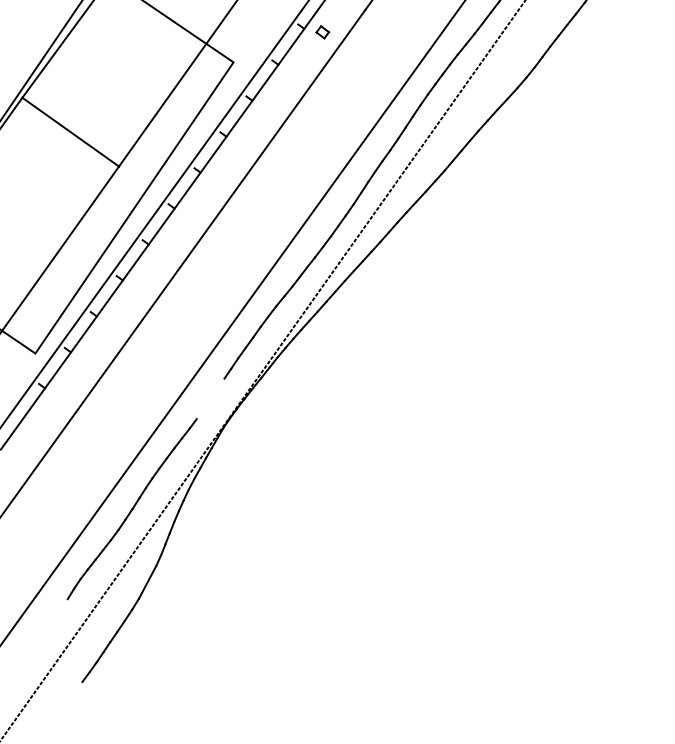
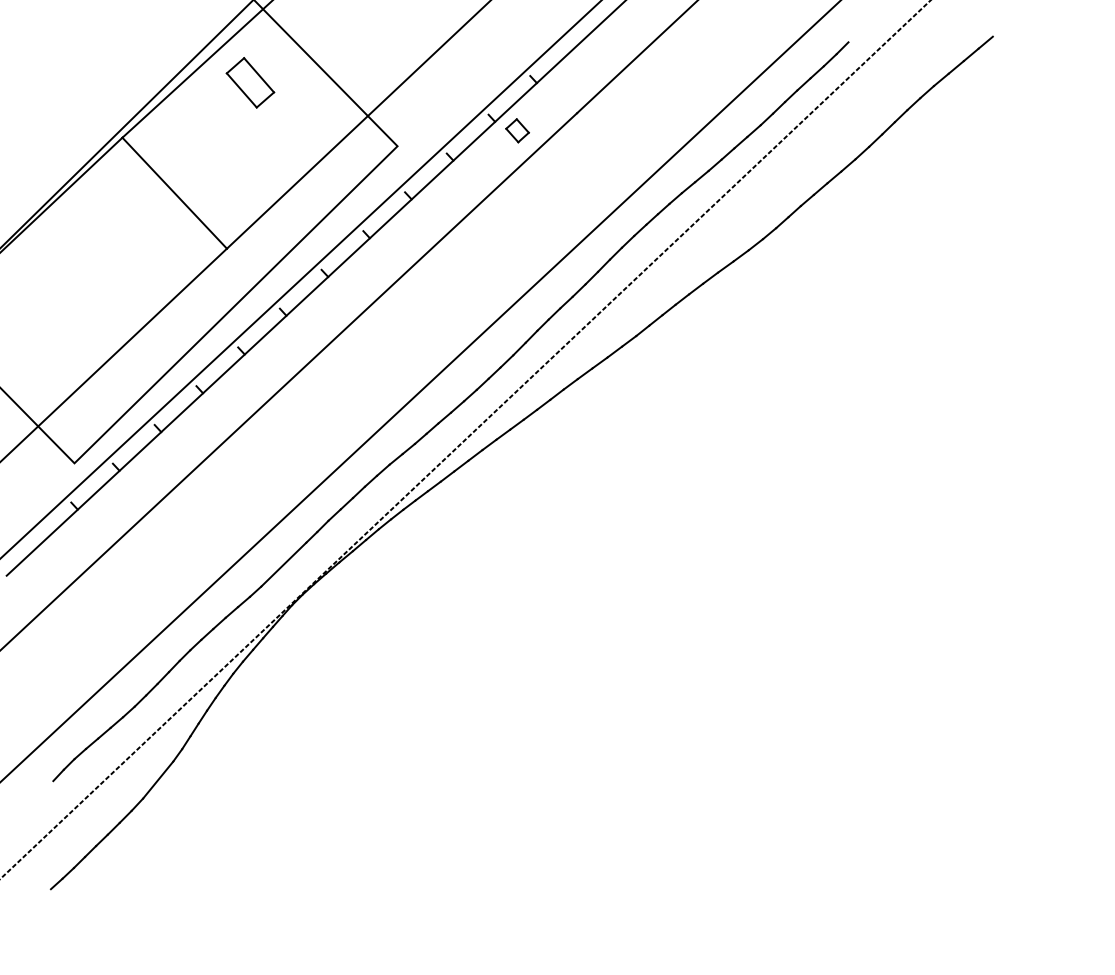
part: (322, 32) -> (517, 130), size x1.43
part: (111, 36) -> (250, 82), added
line: (210, 398) -> (283, 564), added

